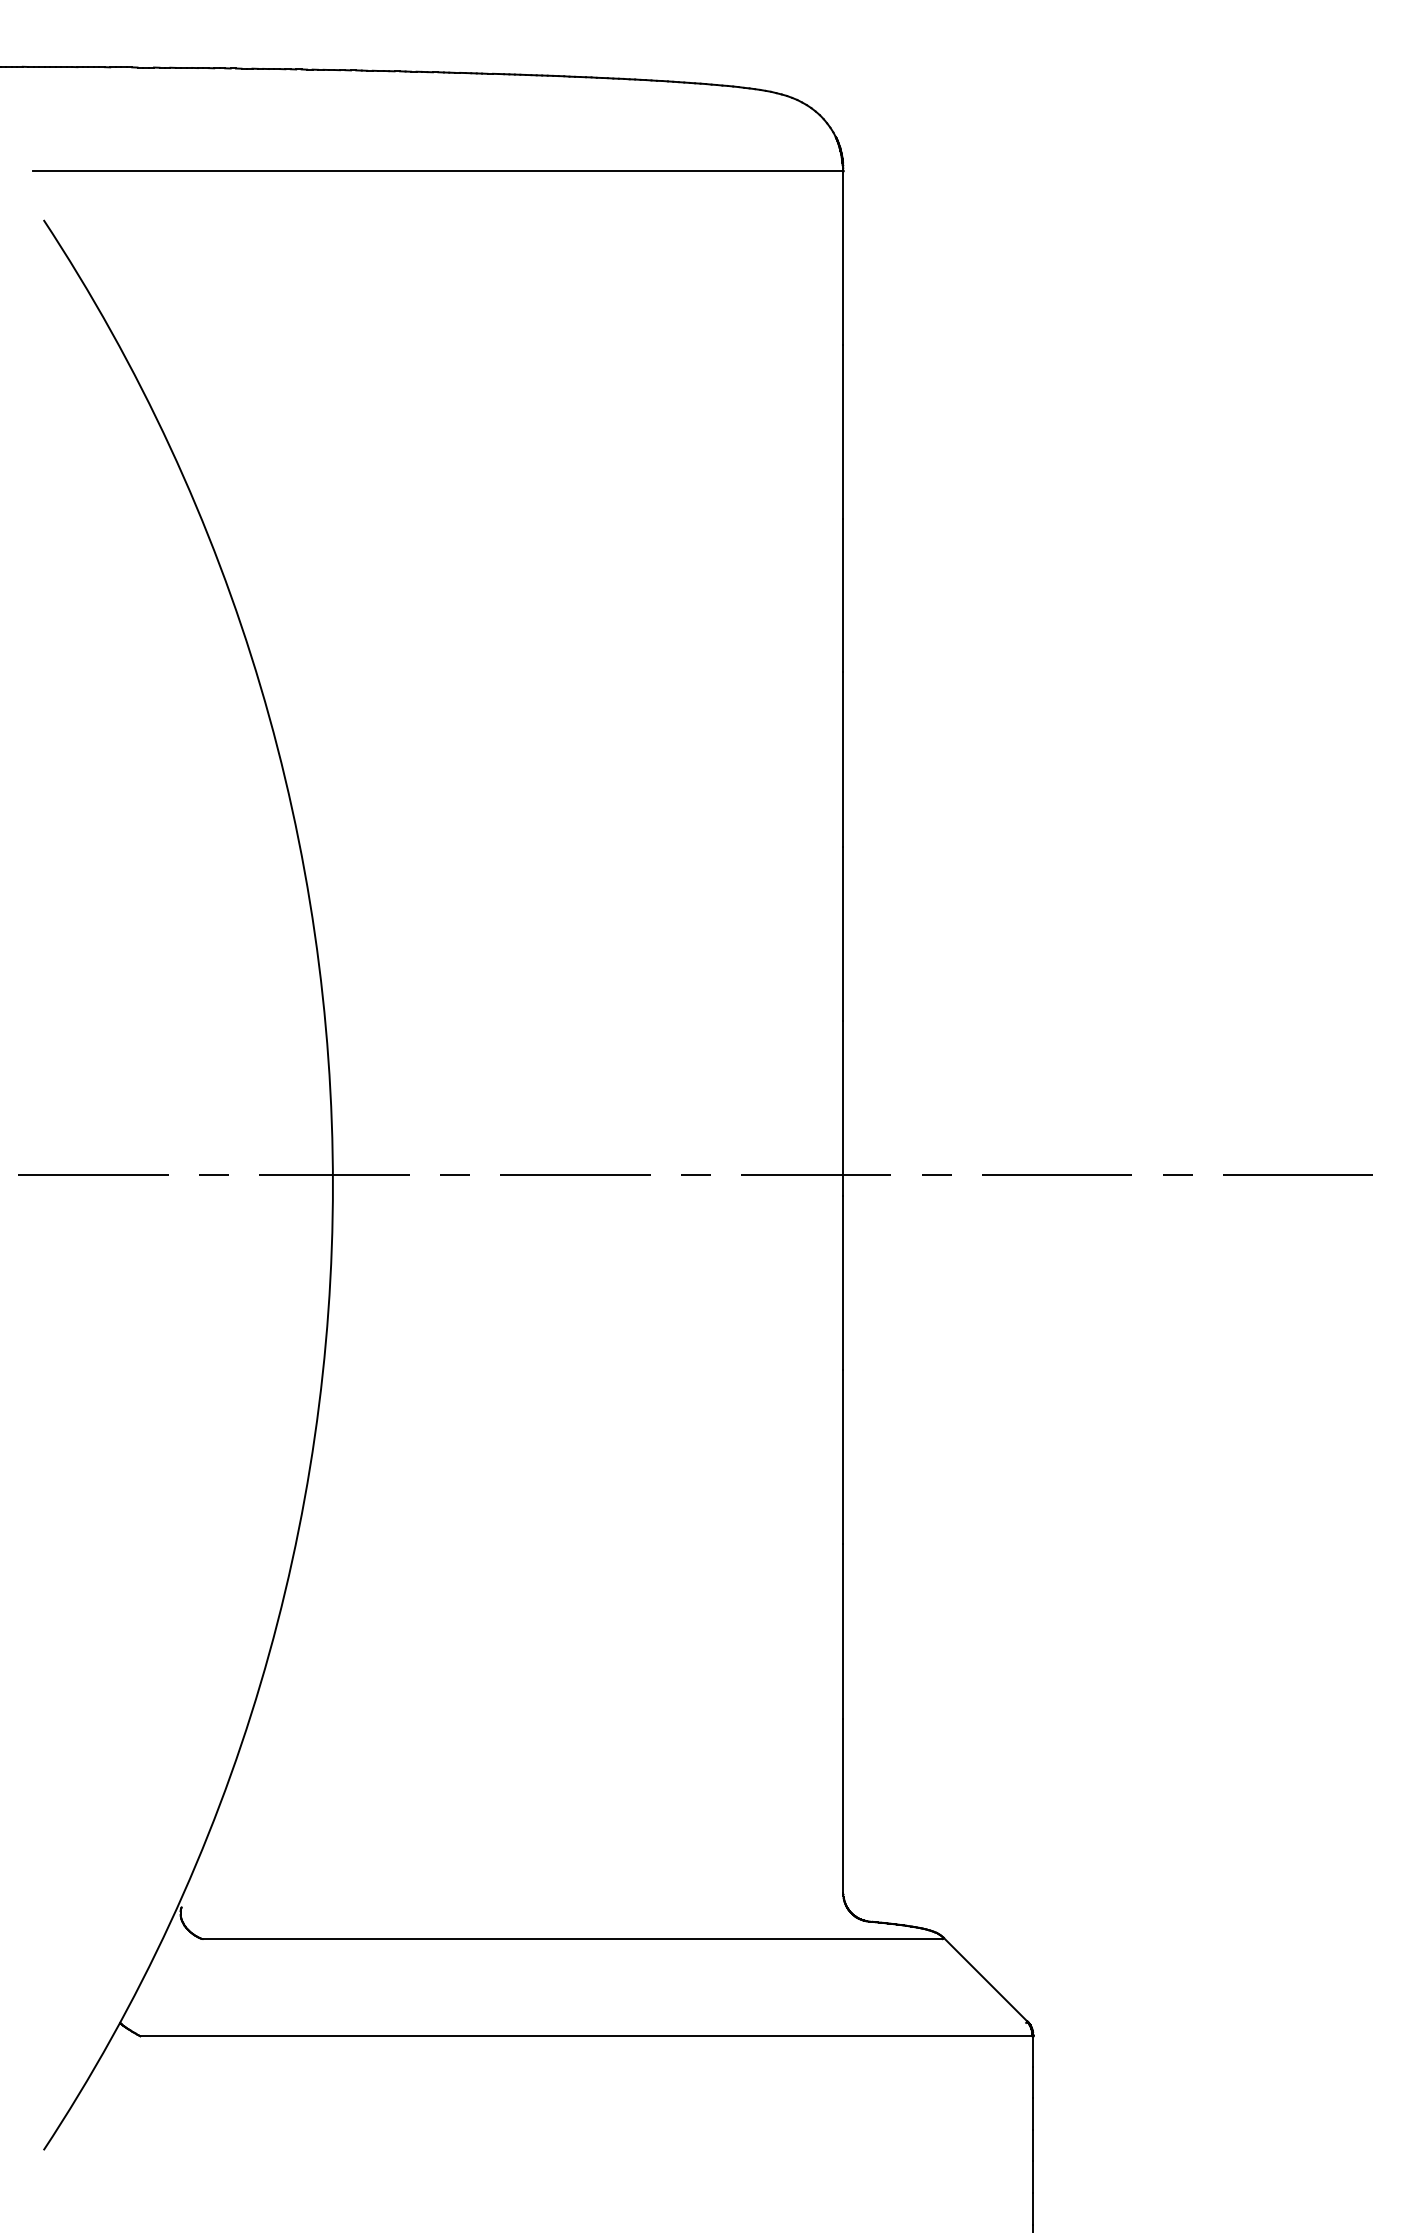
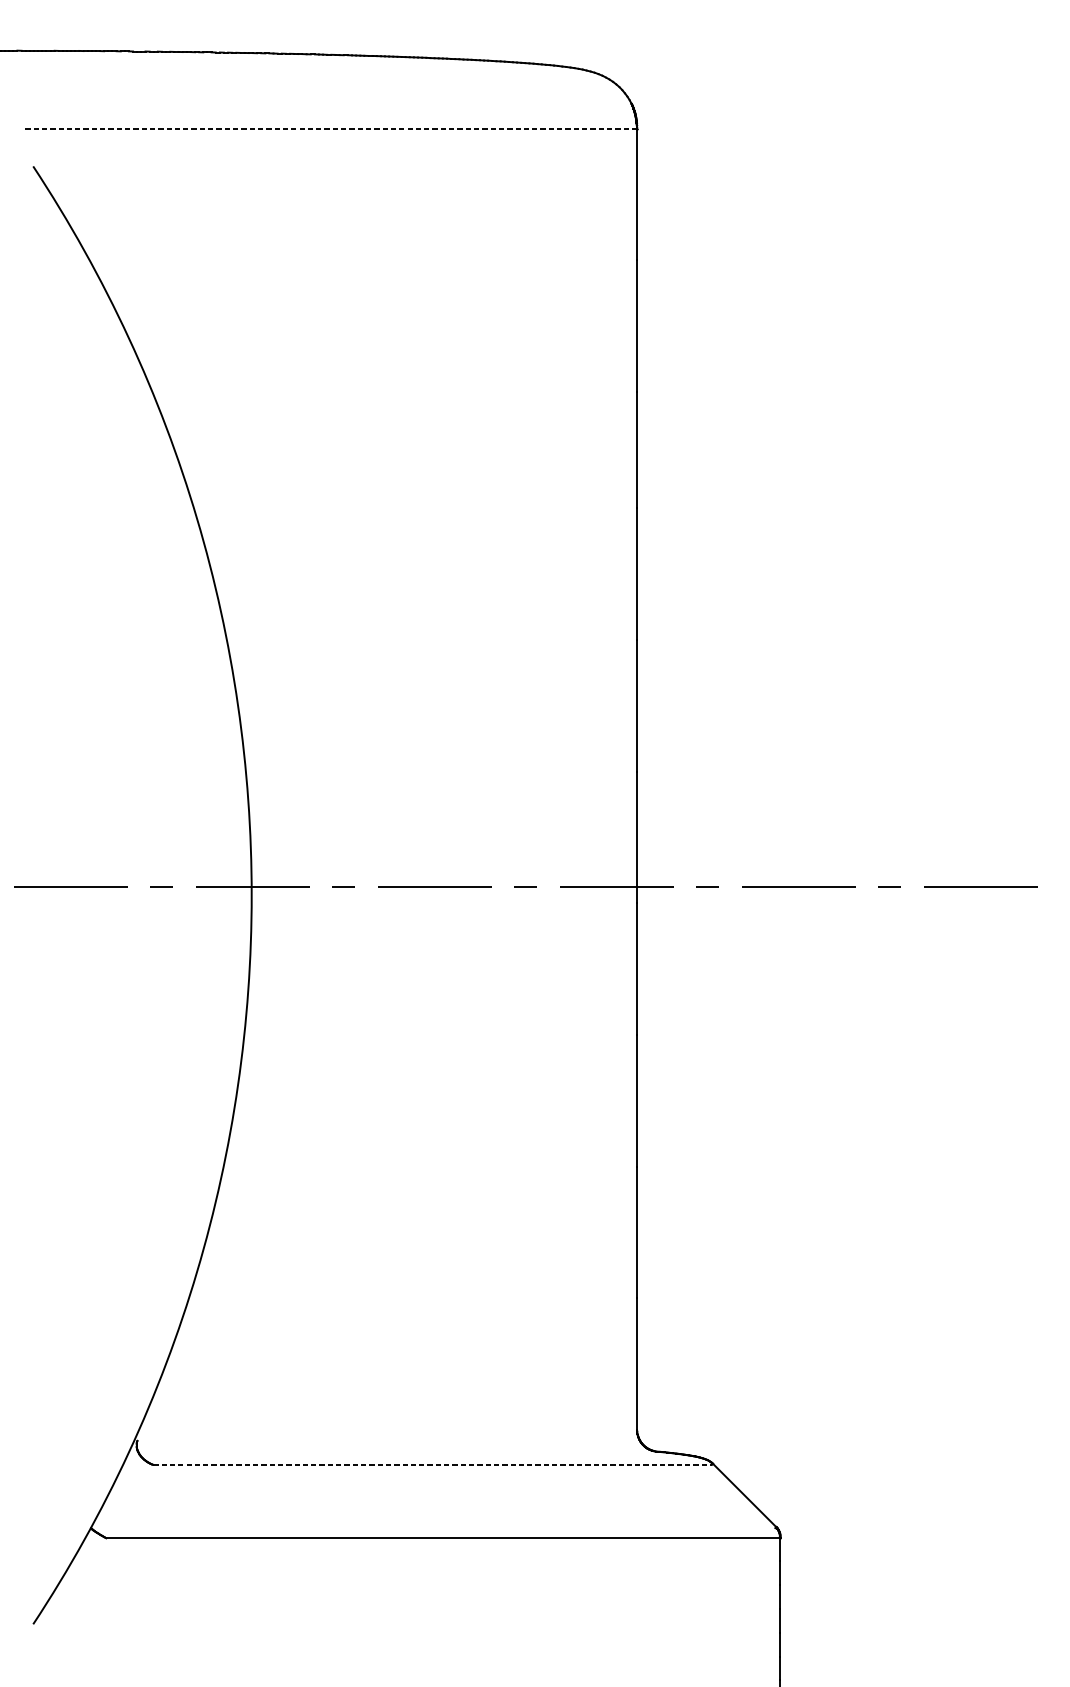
line: (437, 171) -> (330, 129), solid -> dashed
line: (572, 1939) -> (432, 1465), solid -> dashed

